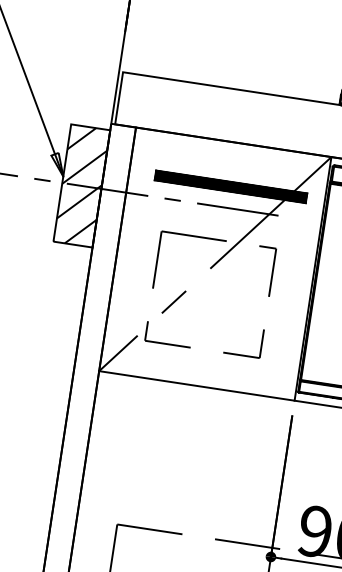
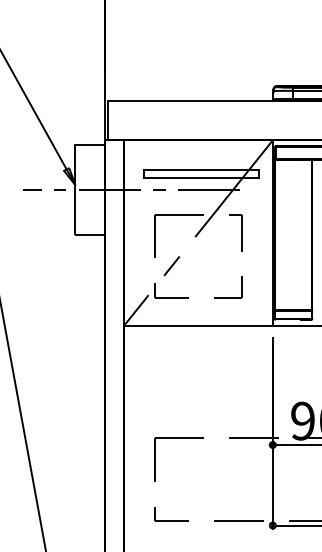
hatch: (82, 185) -> (90, 189), removed
hatch: (229, 186) -> (200, 173), removed

